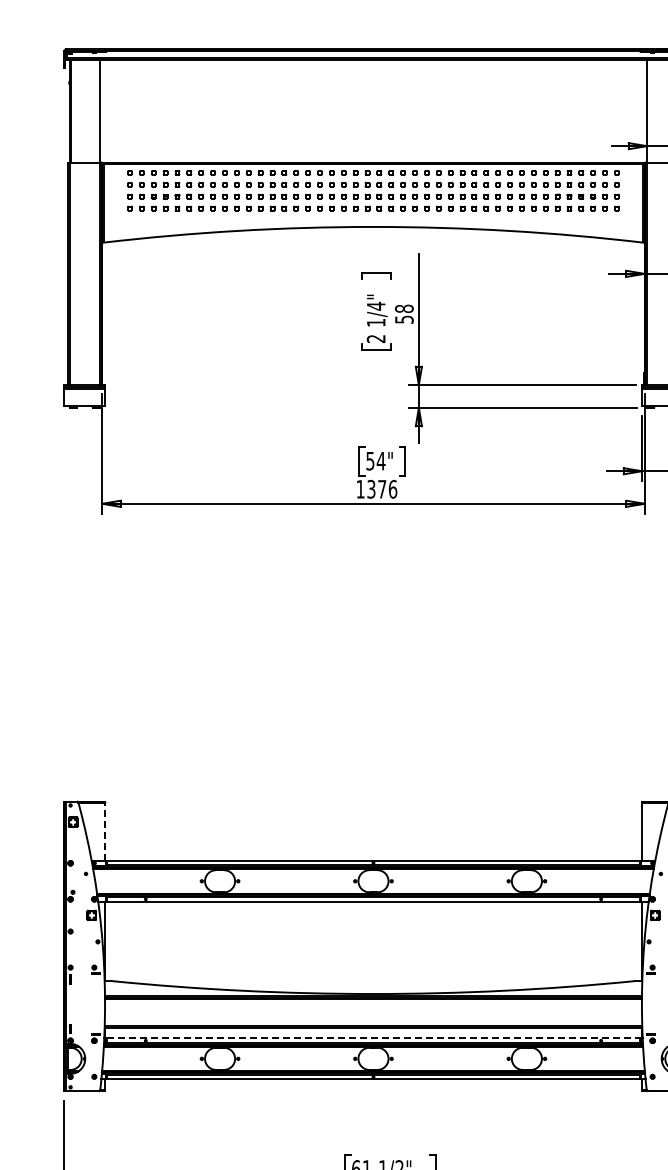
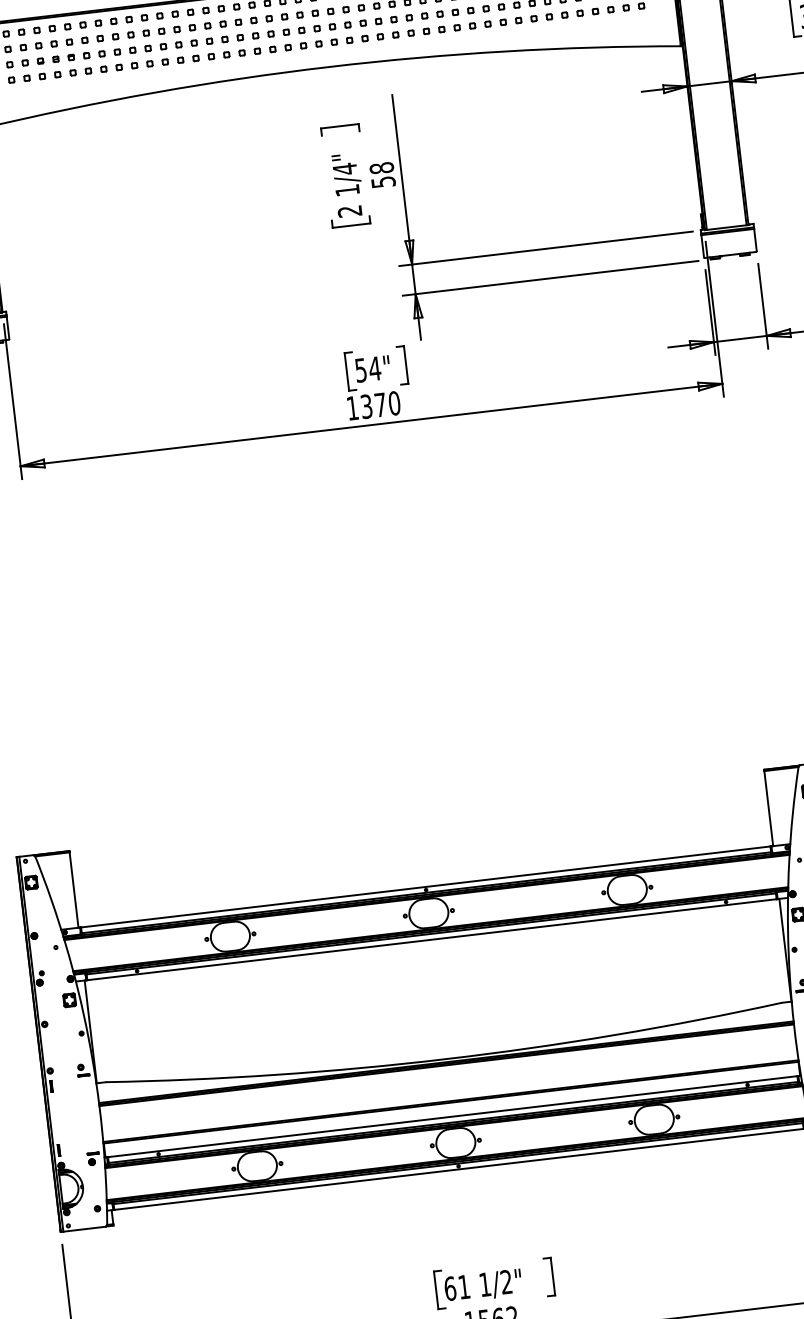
text: (393, 488) -> (395, 402), 1376 -> 1370
line: (105, 831) -> (74, 889), dashed -> solid
line: (373, 1038) -> (452, 1116), dashed -> solid

